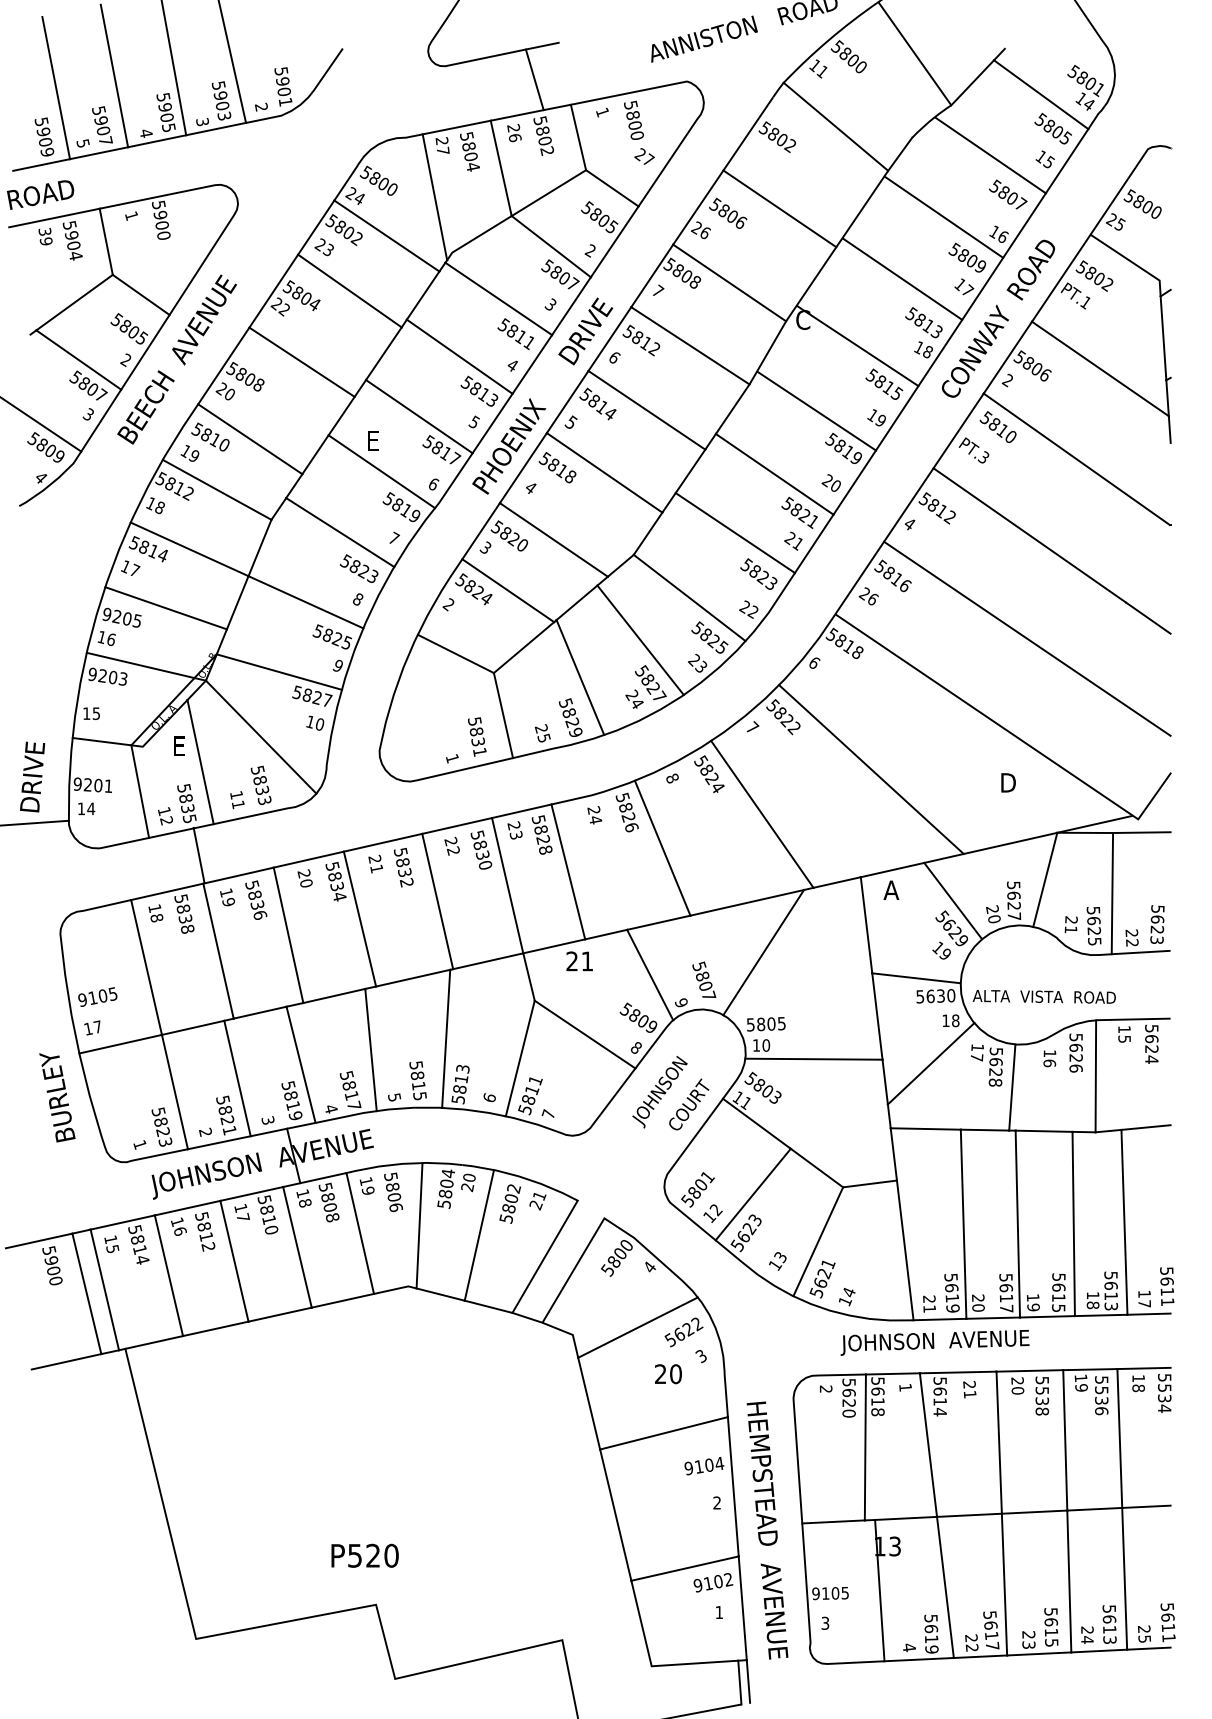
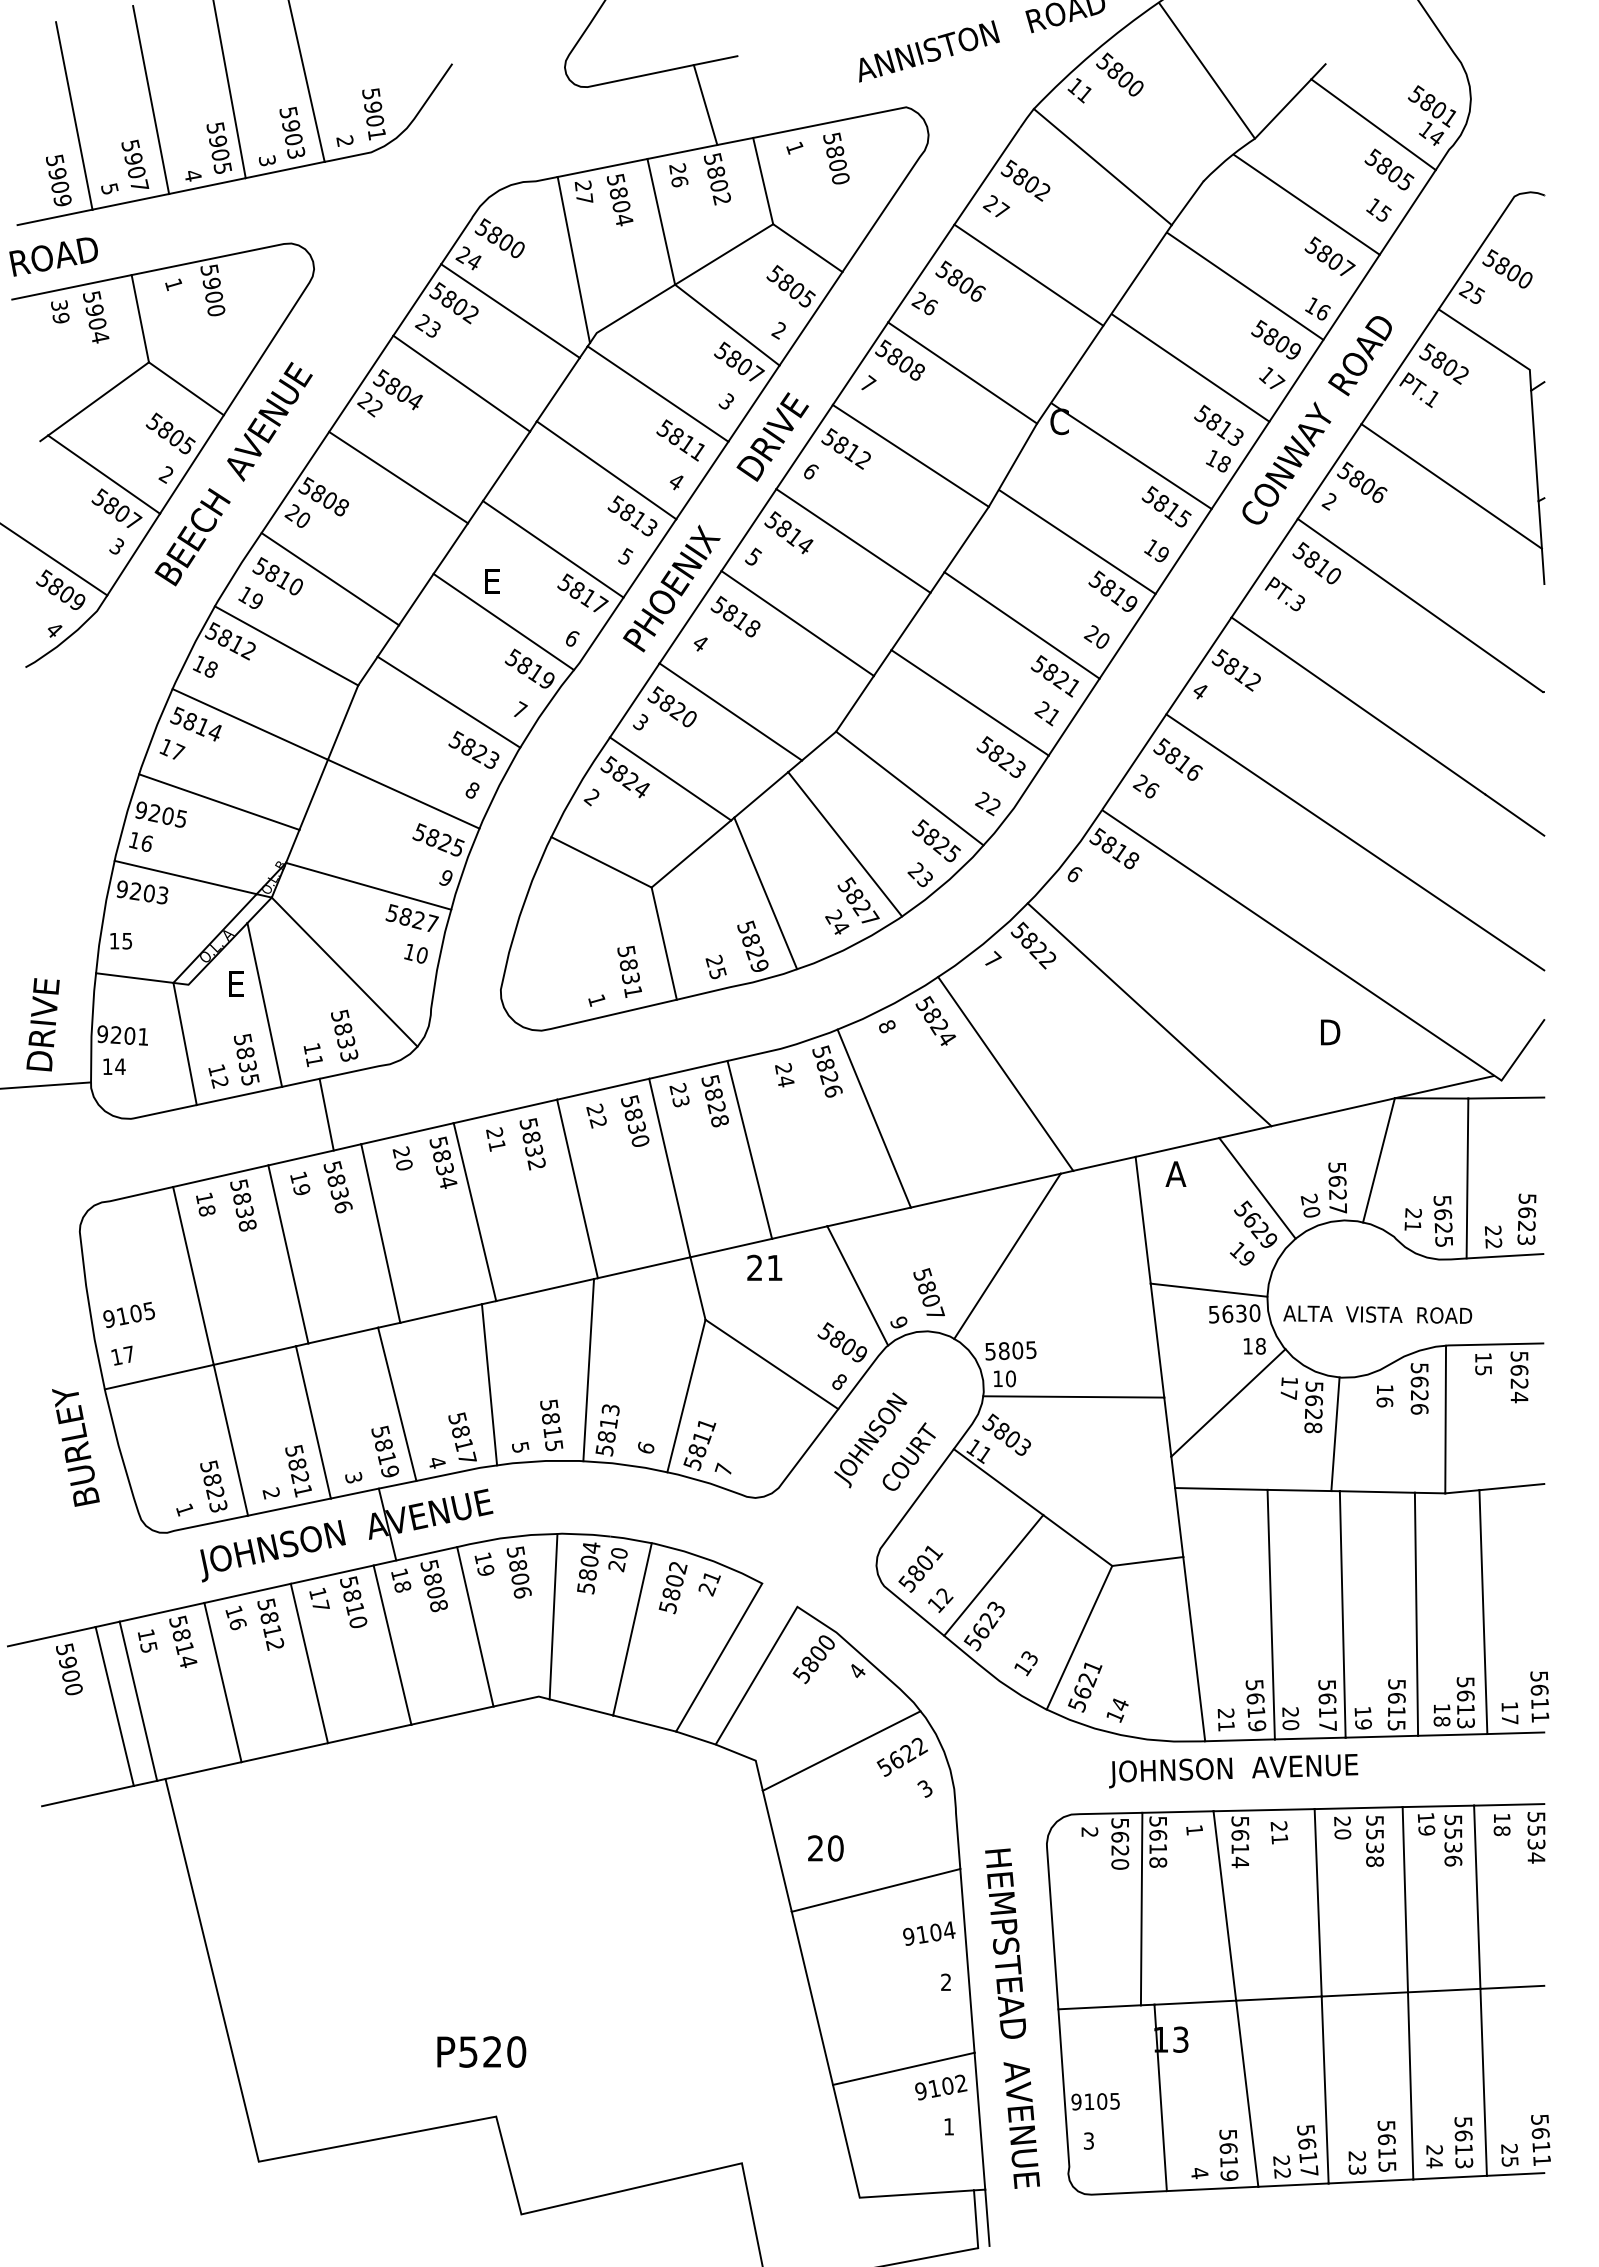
text: (644, 156) -> (996, 206), moved
line: (198, 854) -> (326, 1114), moved
text: (668, 1374) -> (825, 1848), moved

